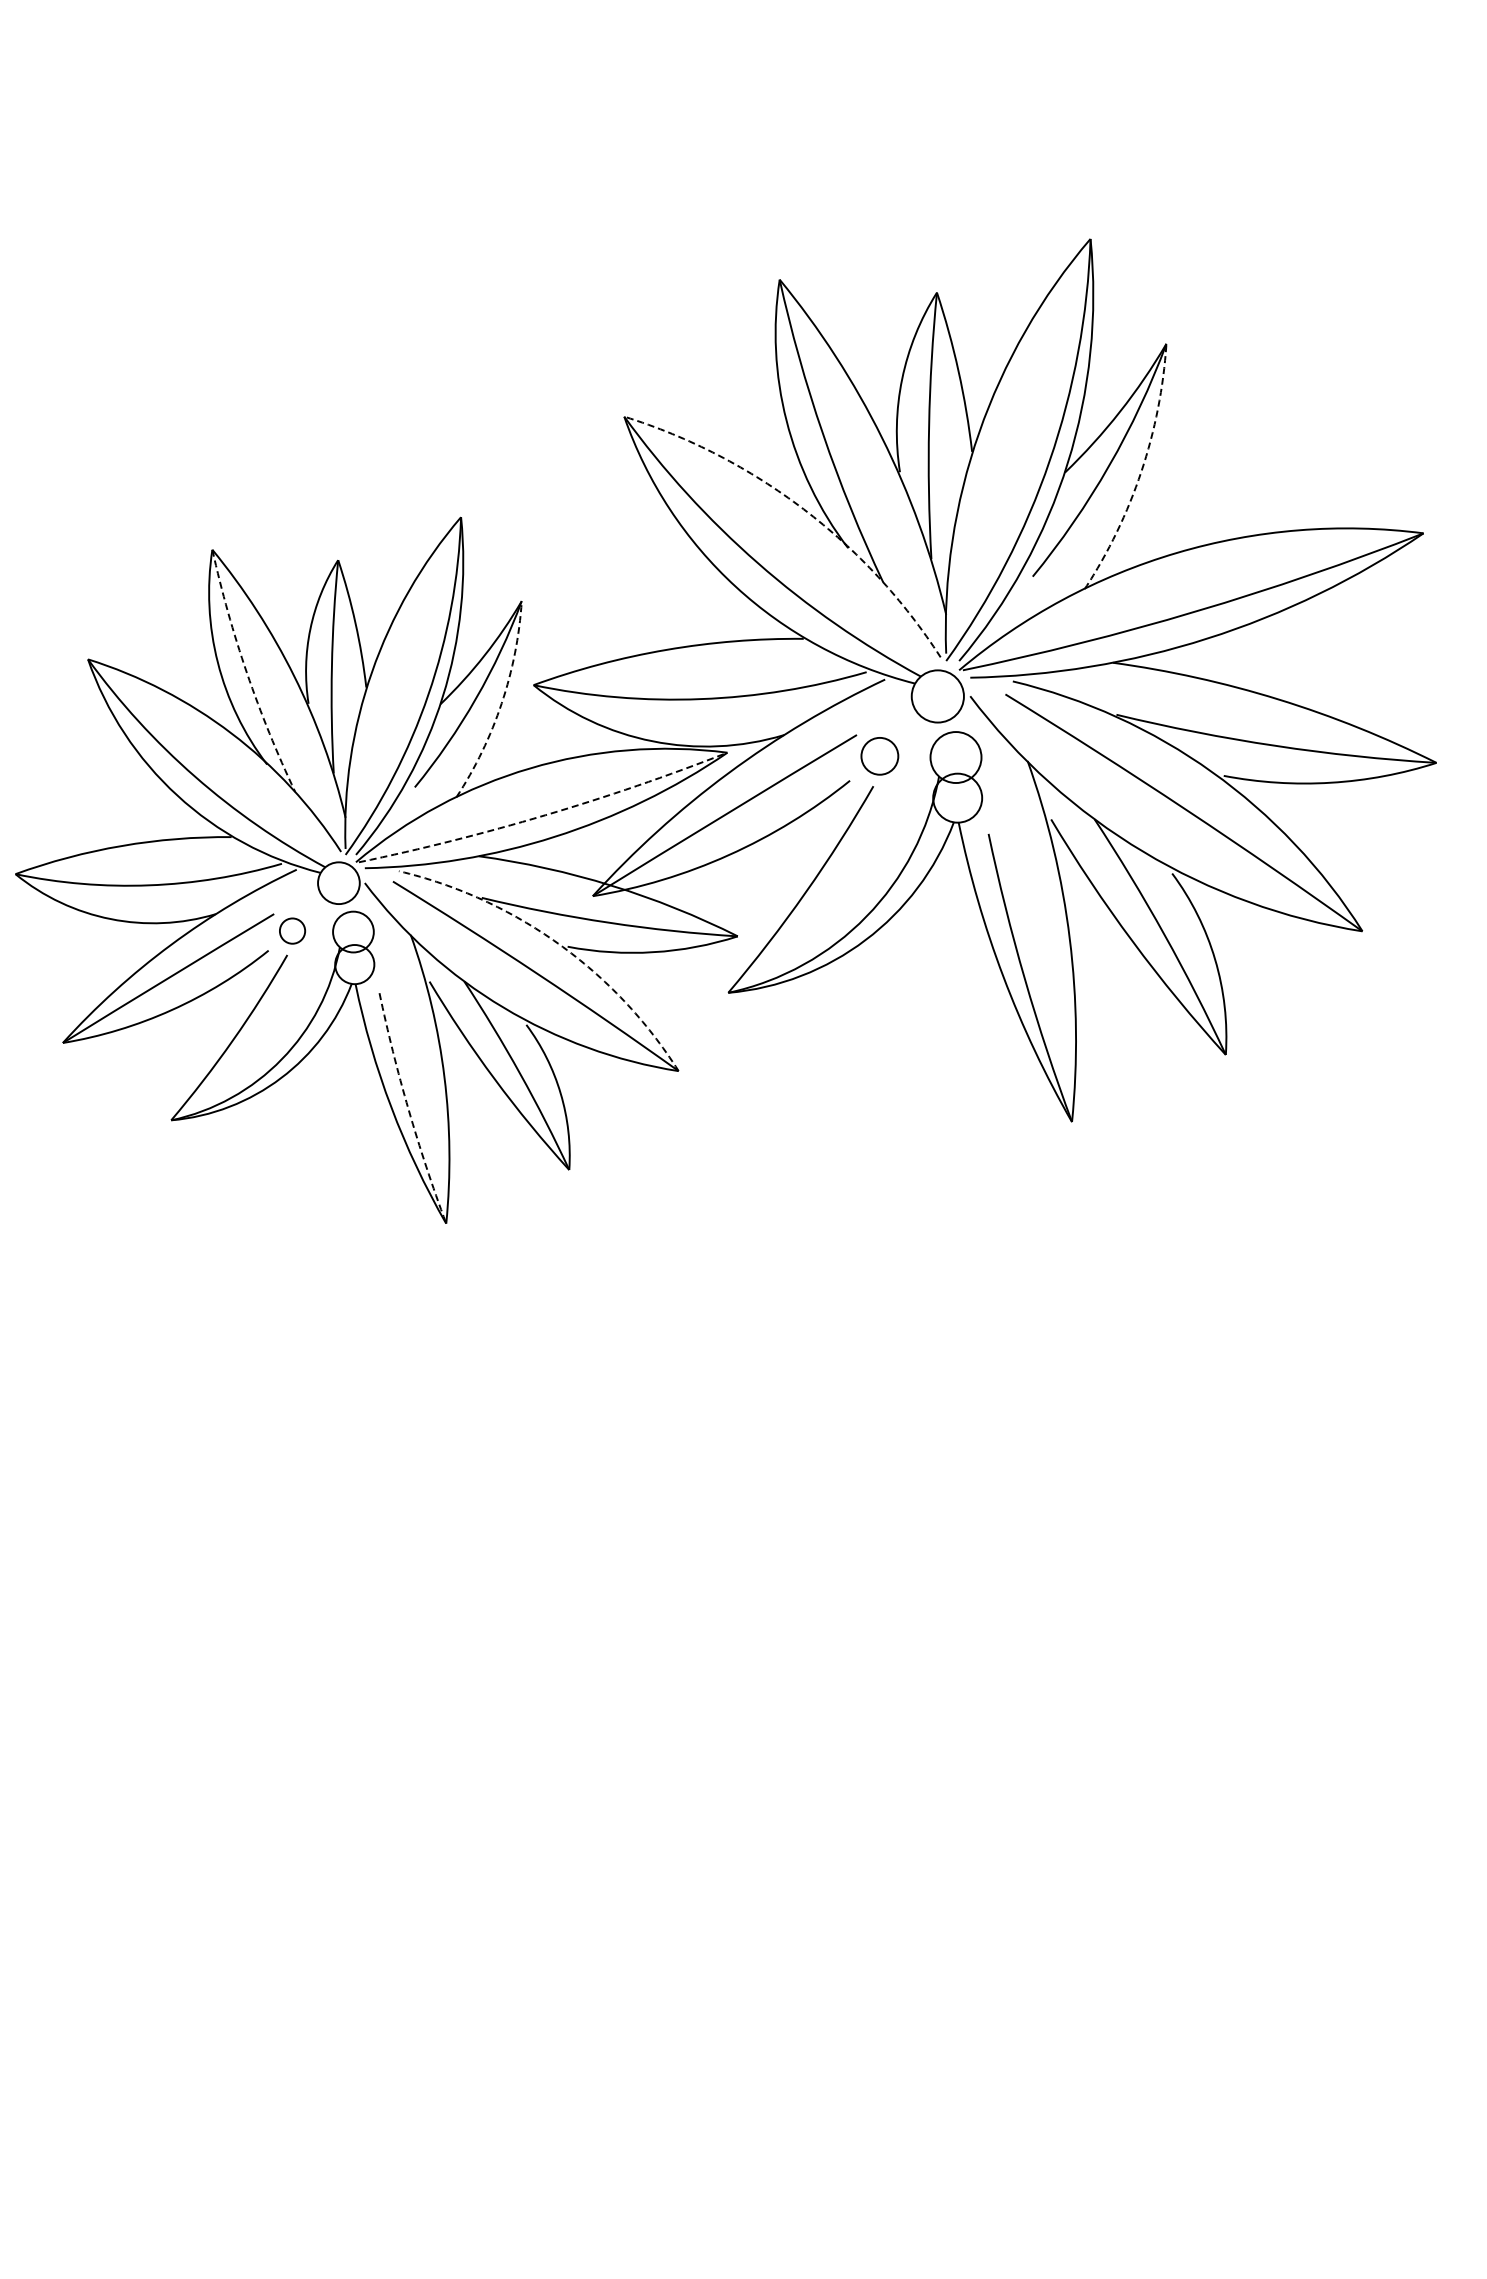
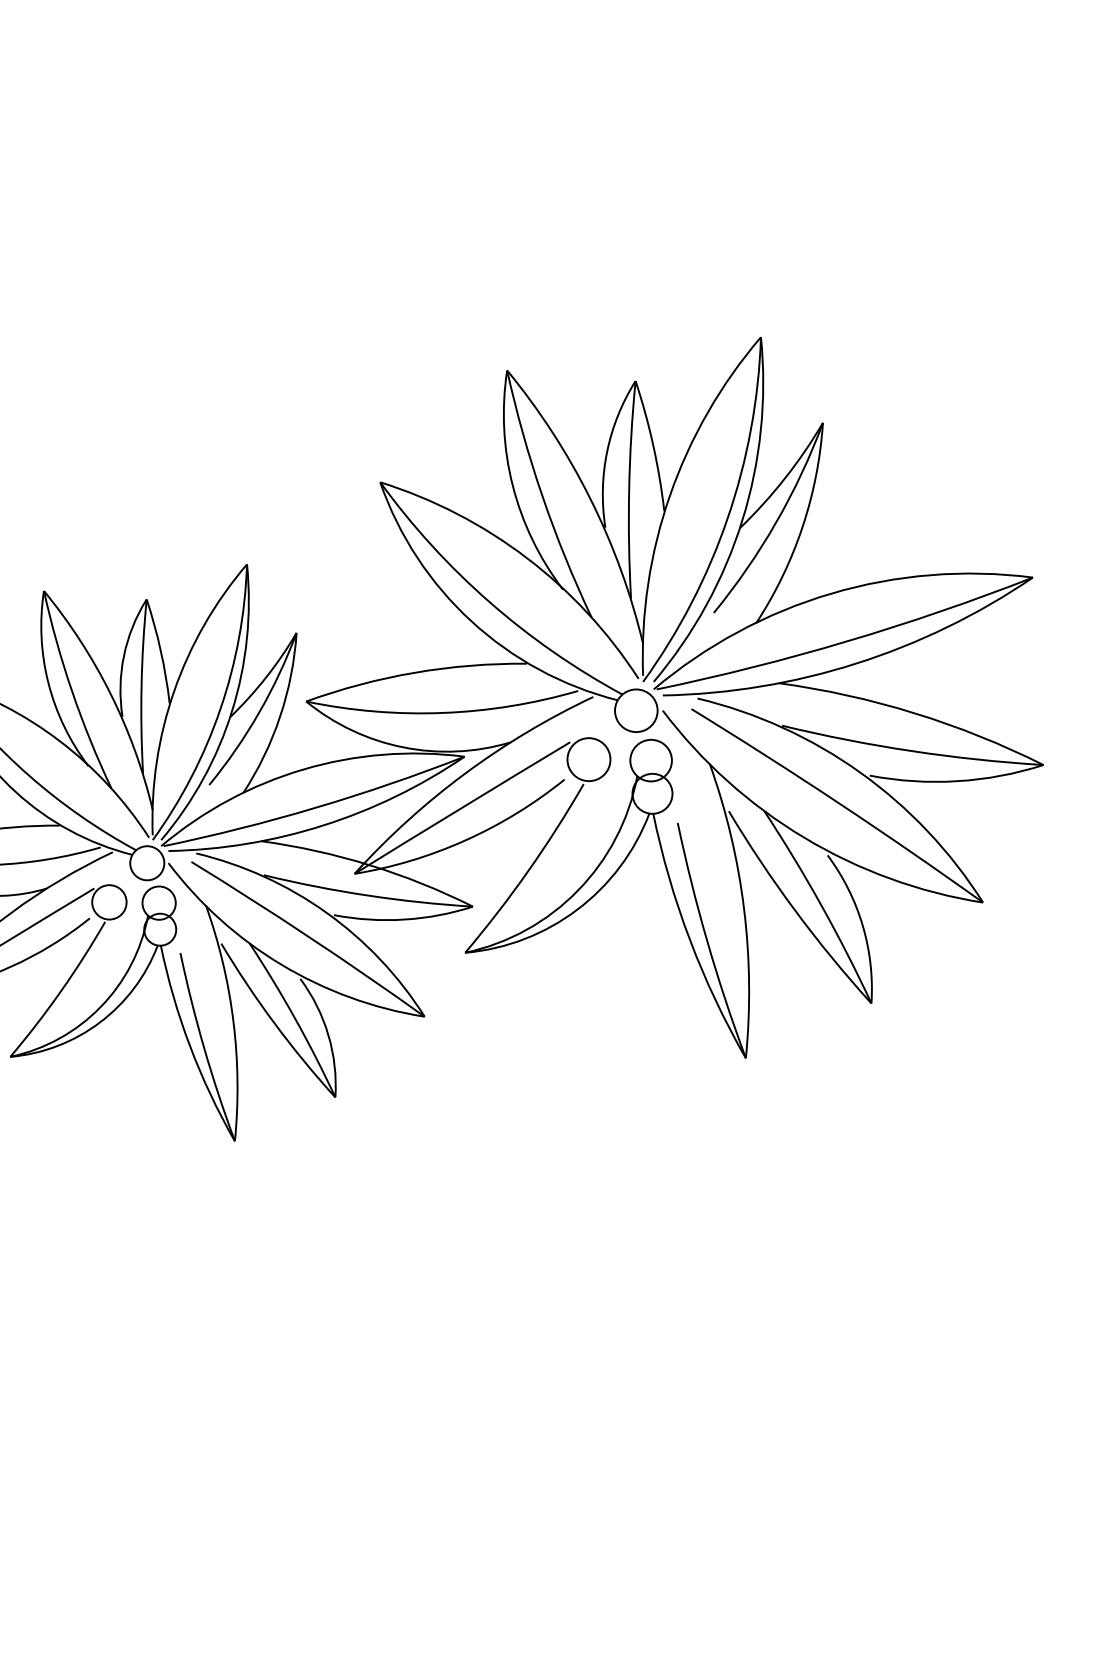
arc: (1141, 471) -> (802, 527), dashed -> solid
arc: (803, 509) -> (526, 558), dashed -> solid
arc: (247, 673) -> (72, 692), dashed -> solid
arc: (501, 703) -> (280, 716), dashed -> solid
circle: (879, 755) -> (588, 758), size x1.43
arc: (545, 815) -> (315, 807), dashed -> solid
circle: (292, 931) -> (109, 902), size x1.67
arc: (558, 943) -> (326, 912), dashed -> solid
arc: (408, 1109) -> (204, 1048), dashed -> solid

